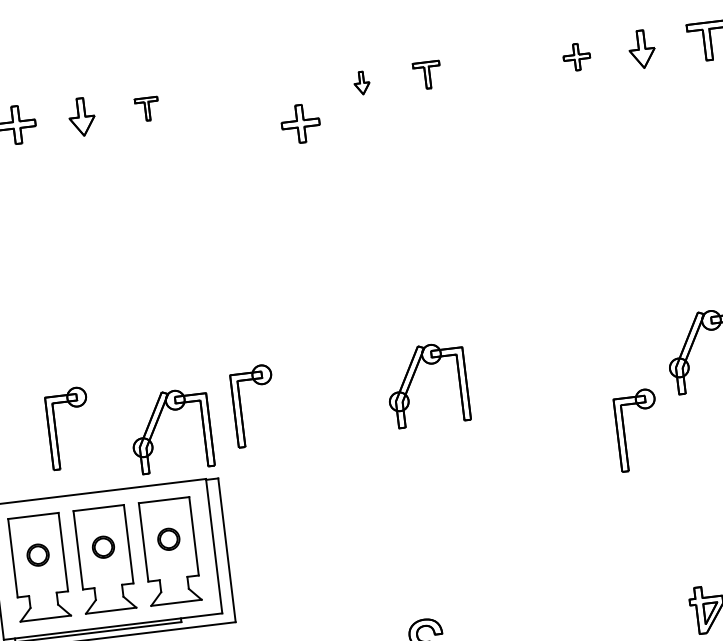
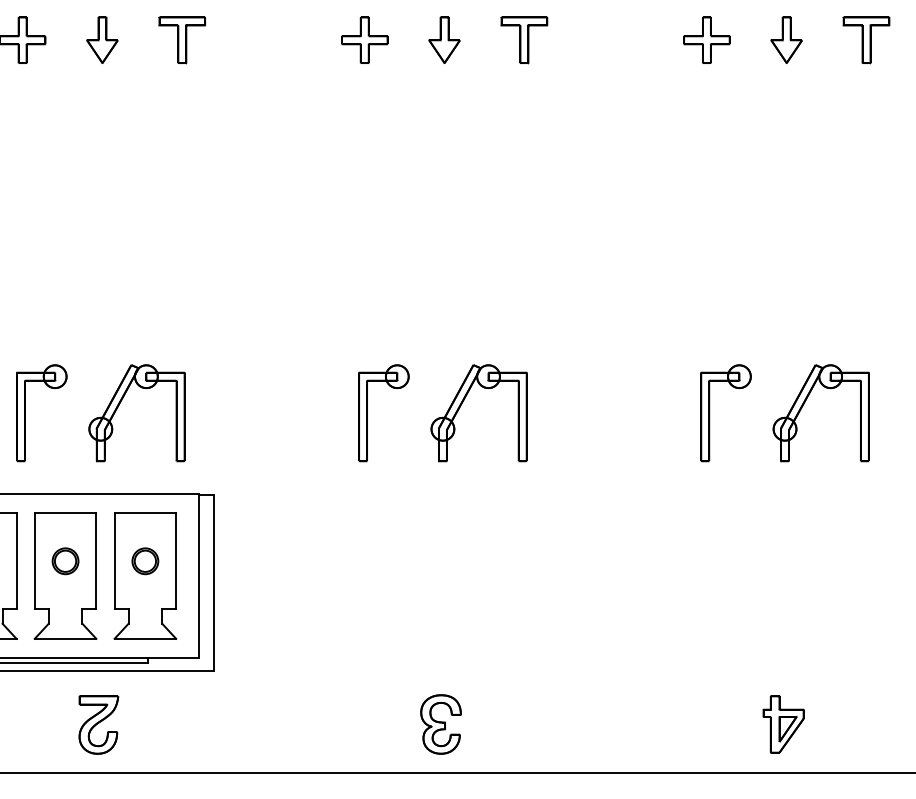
part: (576, 56) -> (706, 39), size x1.43
part: (427, 75) -> (524, 40), size x1.43
part: (361, 82) -> (444, 39), size x1.67
part: (146, 109) -> (181, 40), size x1.67
part: (300, 123) -> (364, 39), moved
part: (241, 407) -> (367, 413), moved
part: (157, 423) -> (121, 402), moved
part: (625, 431) -> (710, 413), moved

